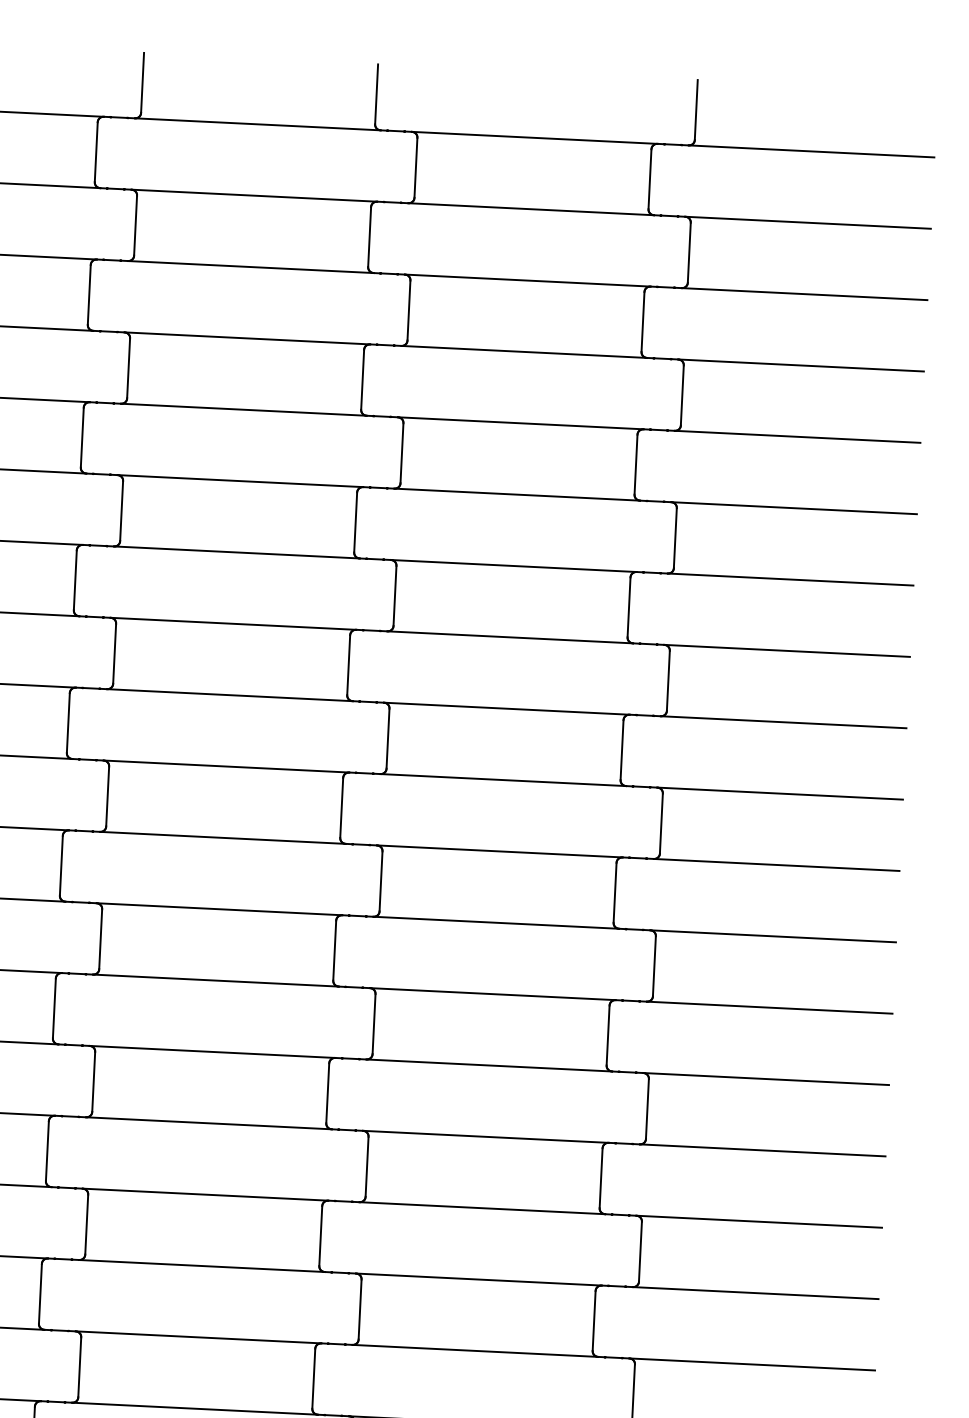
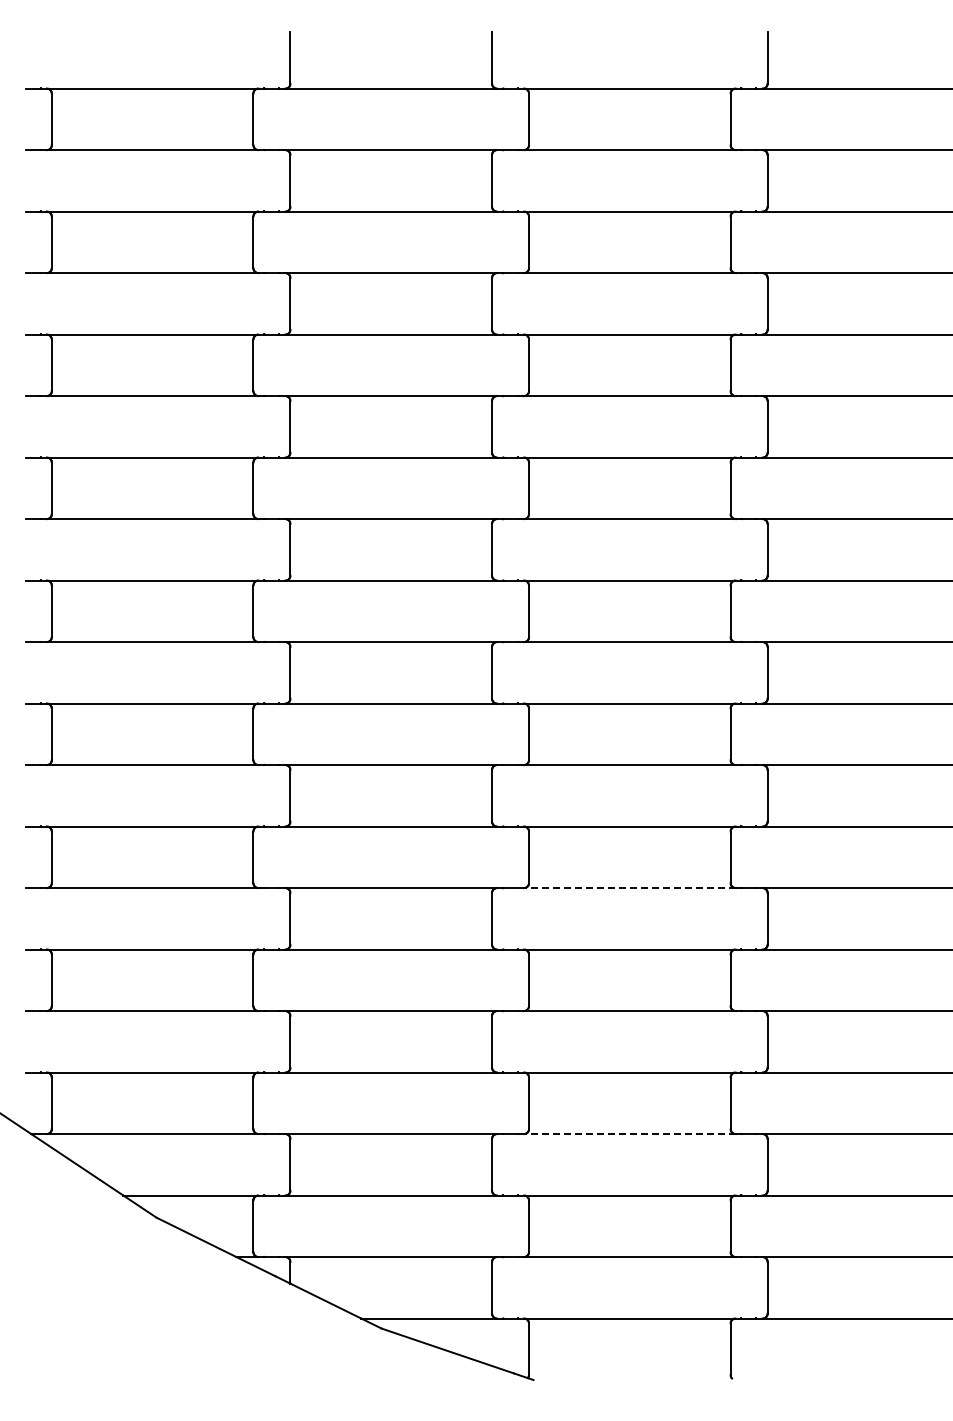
line: (488, 1065) -> (629, 888), solid -> dashed
line: (474, 1351) -> (629, 1134), solid -> dashed

